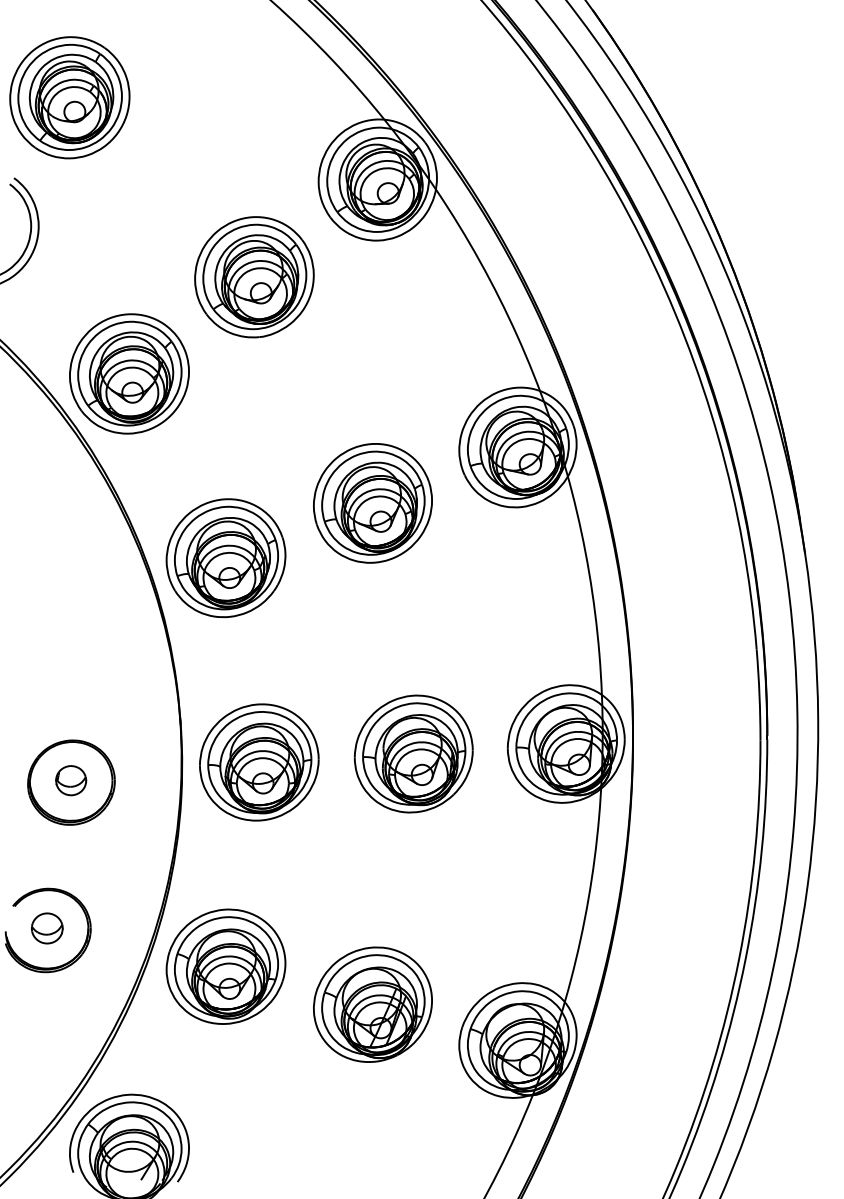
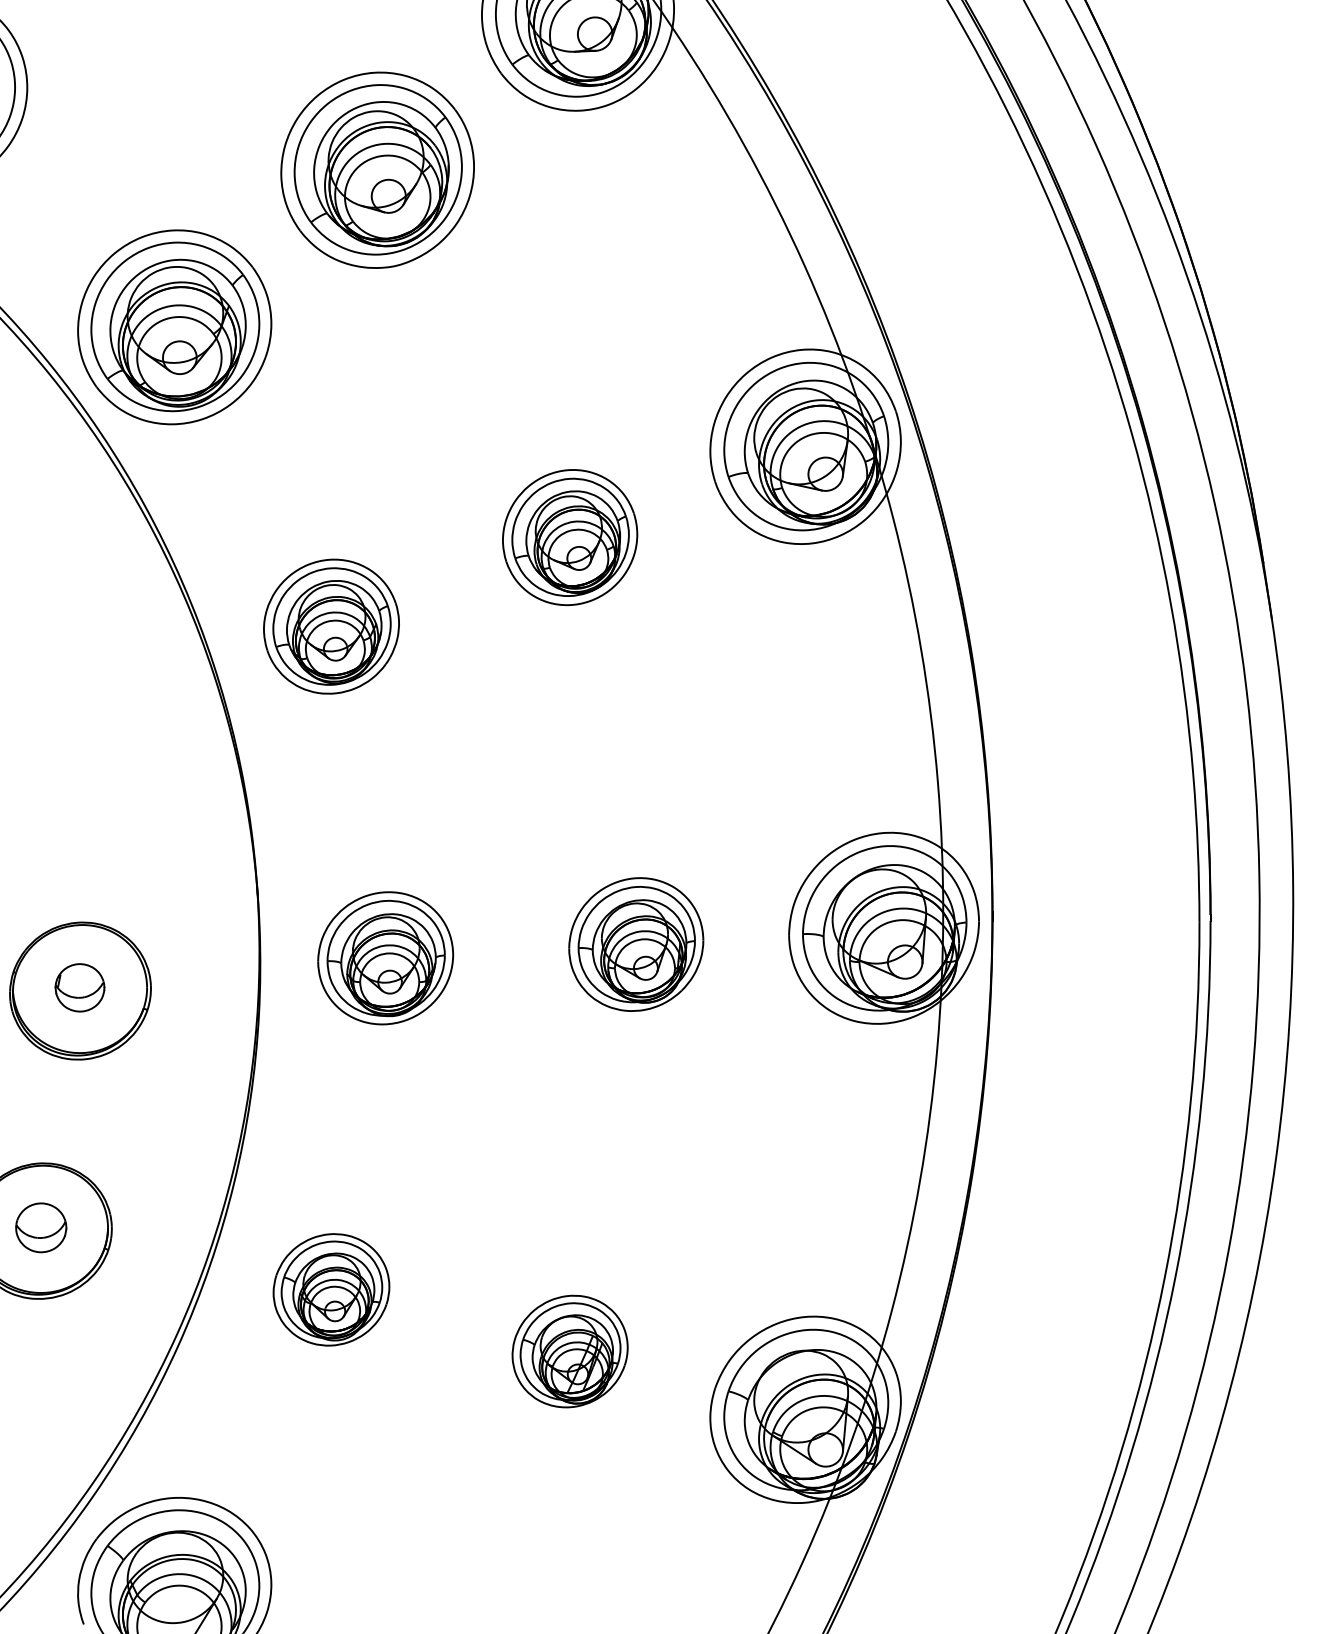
part: (372, 503) -> (569, 537), size x0.7
part: (225, 558) -> (330, 627), size x0.7
part: (413, 753) -> (635, 943), size x0.7
part: (259, 762) -> (385, 958), size x0.7
part: (225, 966) -> (330, 1289), size x0.6
part: (372, 1004) -> (569, 1351), size x0.6

